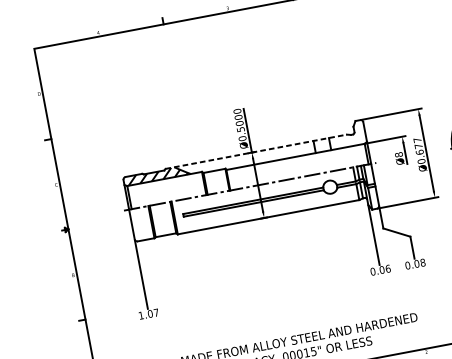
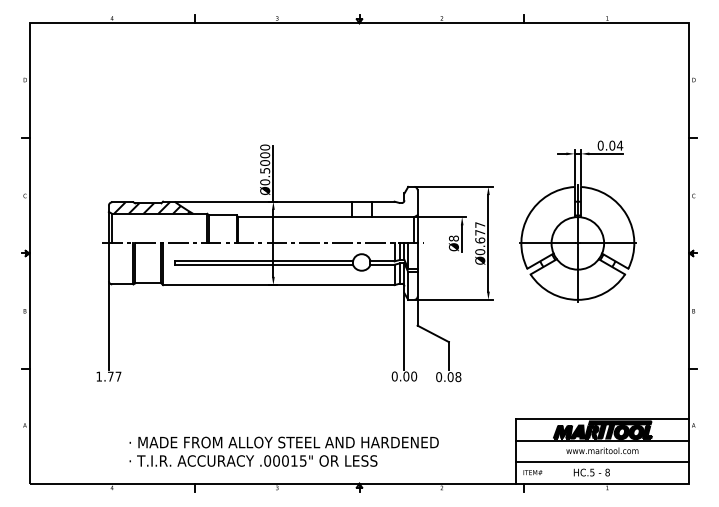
line: (255, 151) -> (278, 201), dashed -> solid
text: (388, 268) -> (414, 376), 0.06 -> 0.00
text: (150, 313) -> (110, 376), 1.07 -> 1.77

